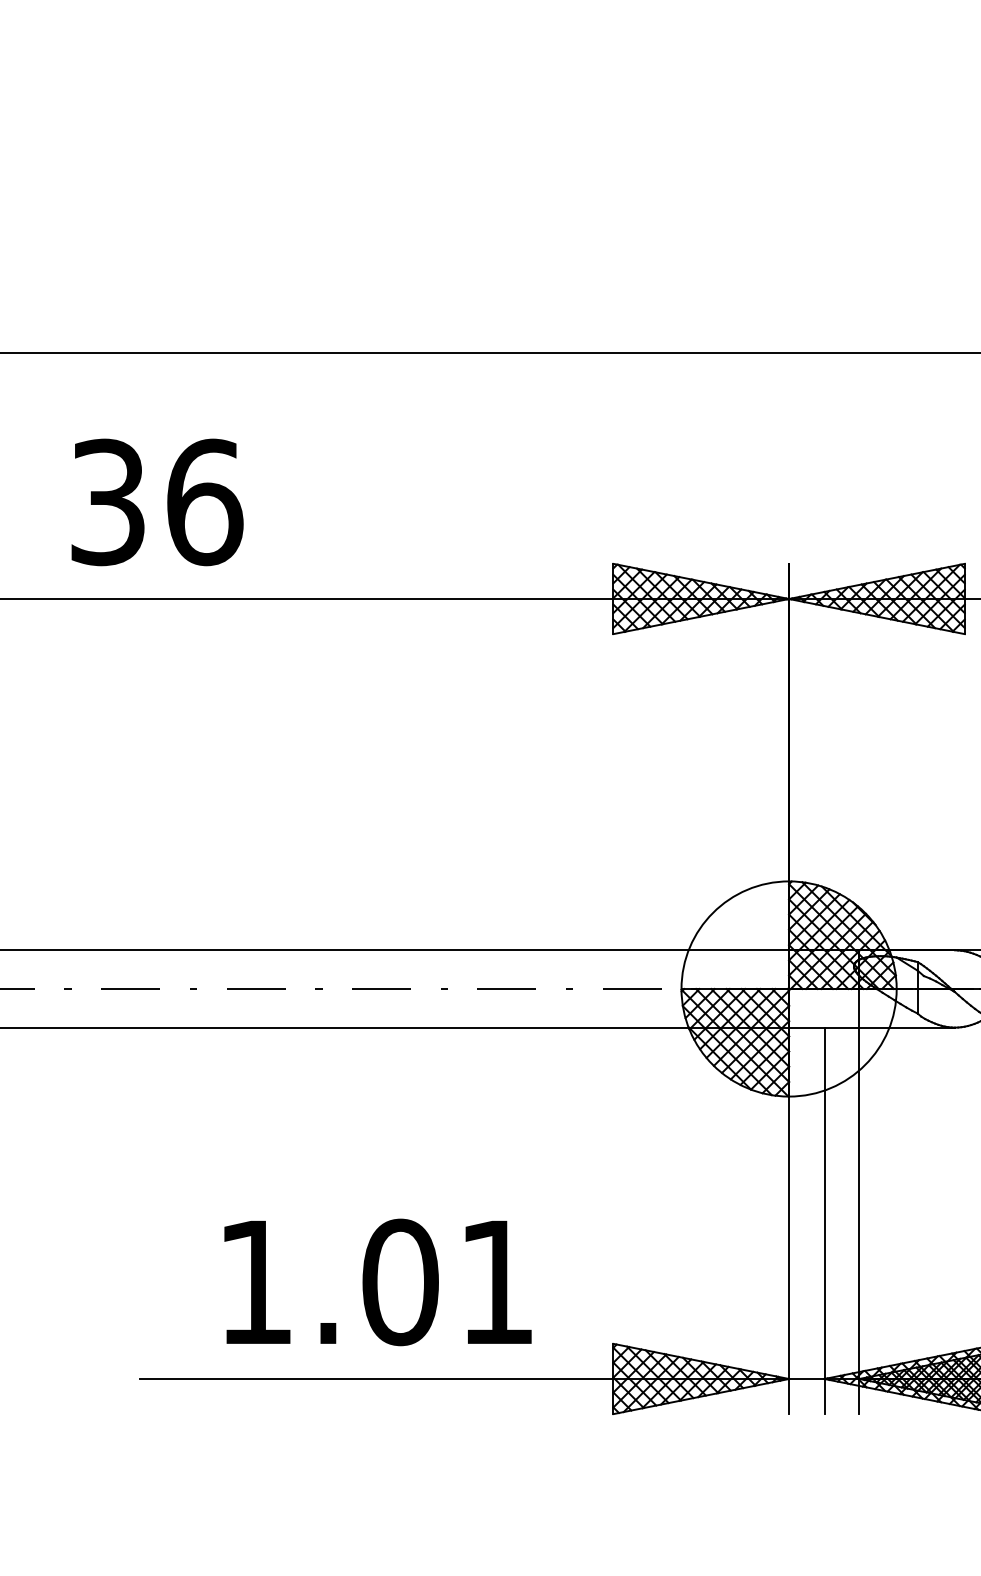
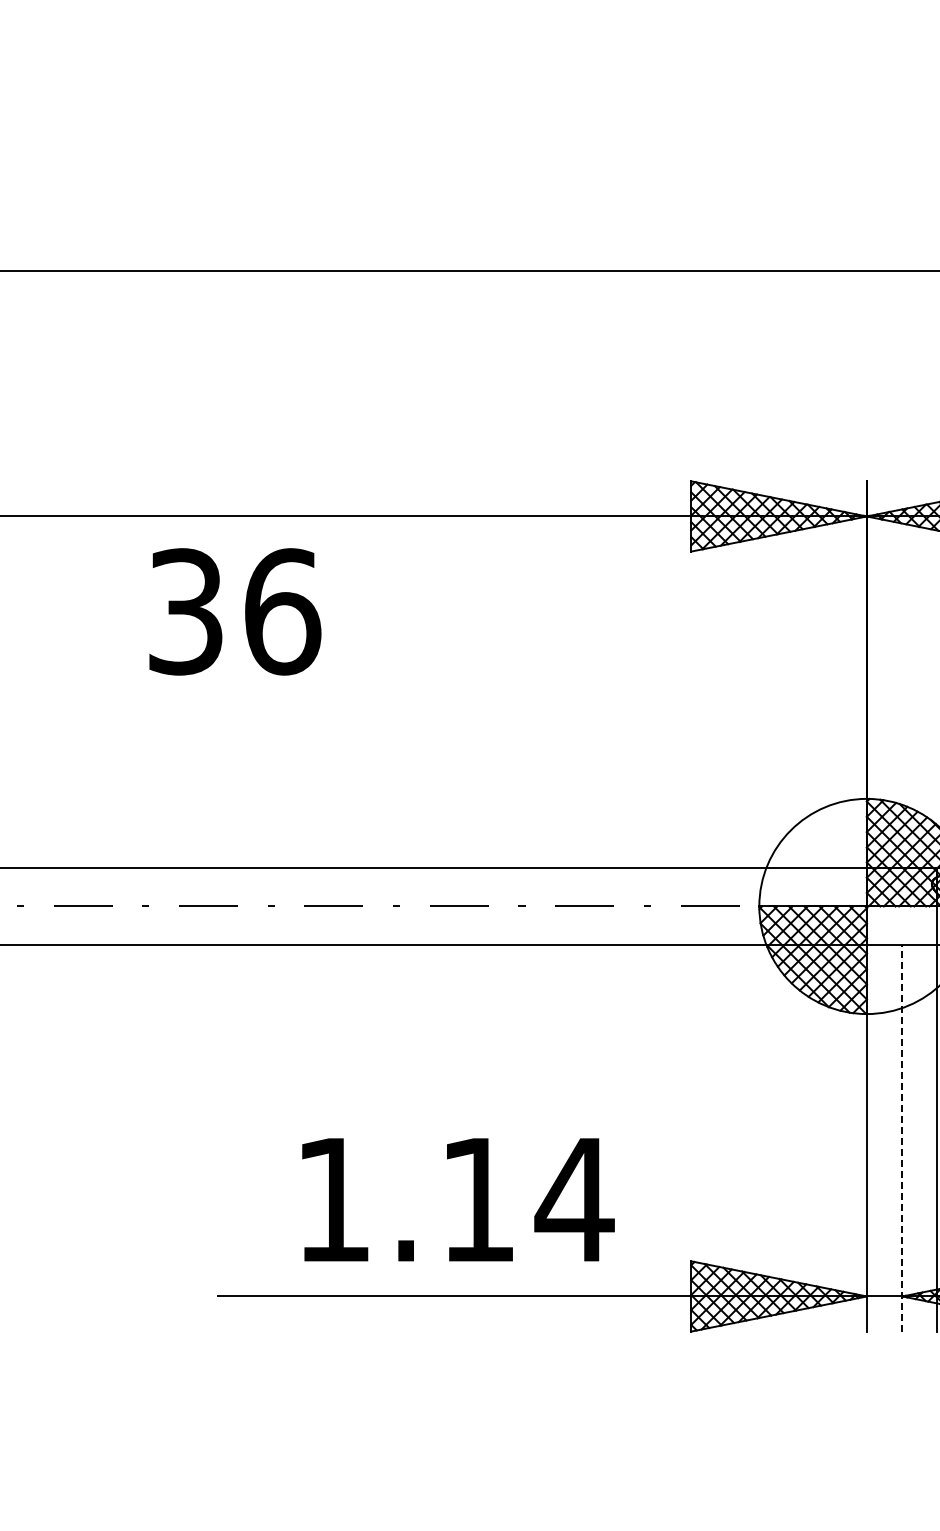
text: (157, 502) -> (235, 611), moved
line: (824, 1220) -> (902, 1137), solid -> dashed
text: (449, 1282) -> (527, 1199), 1.01 -> 1.14

